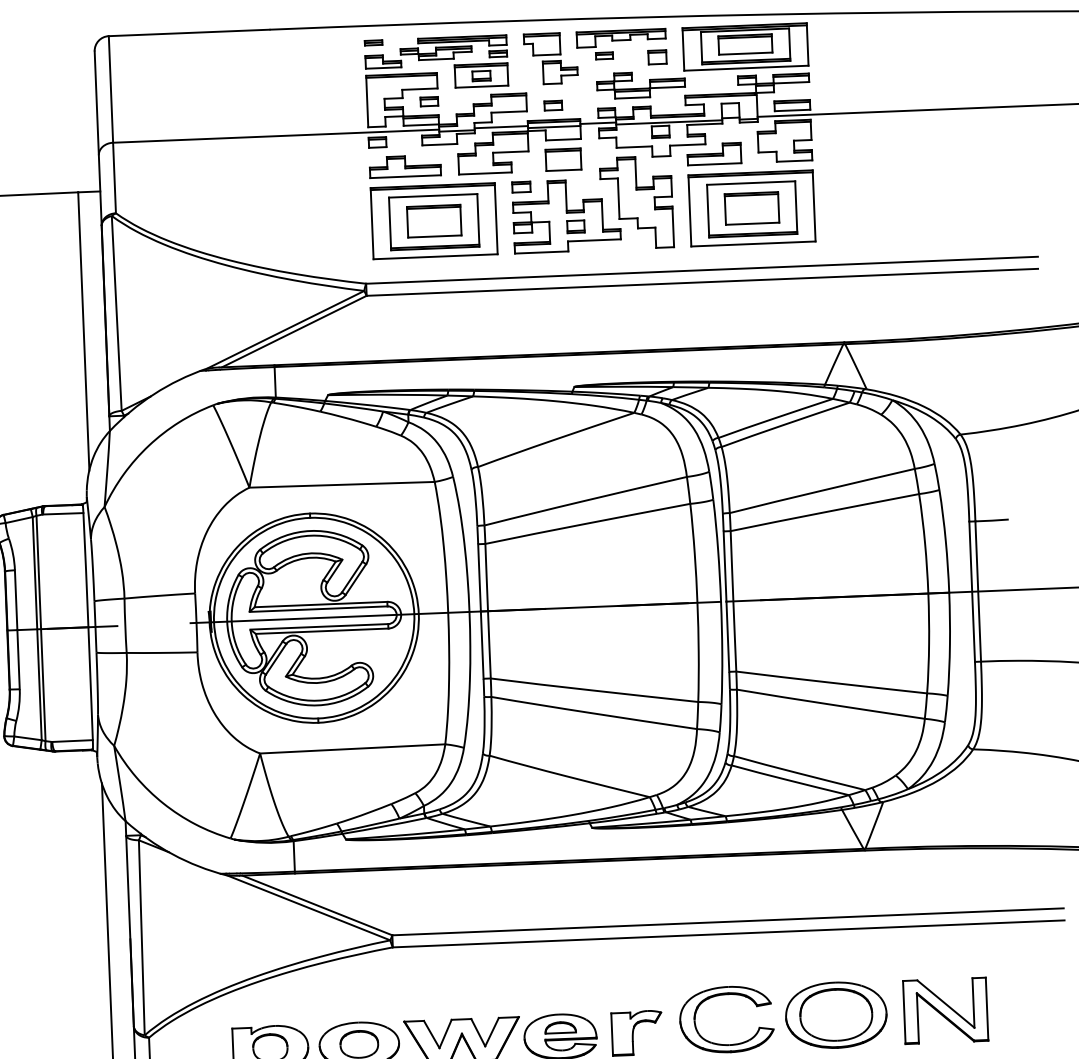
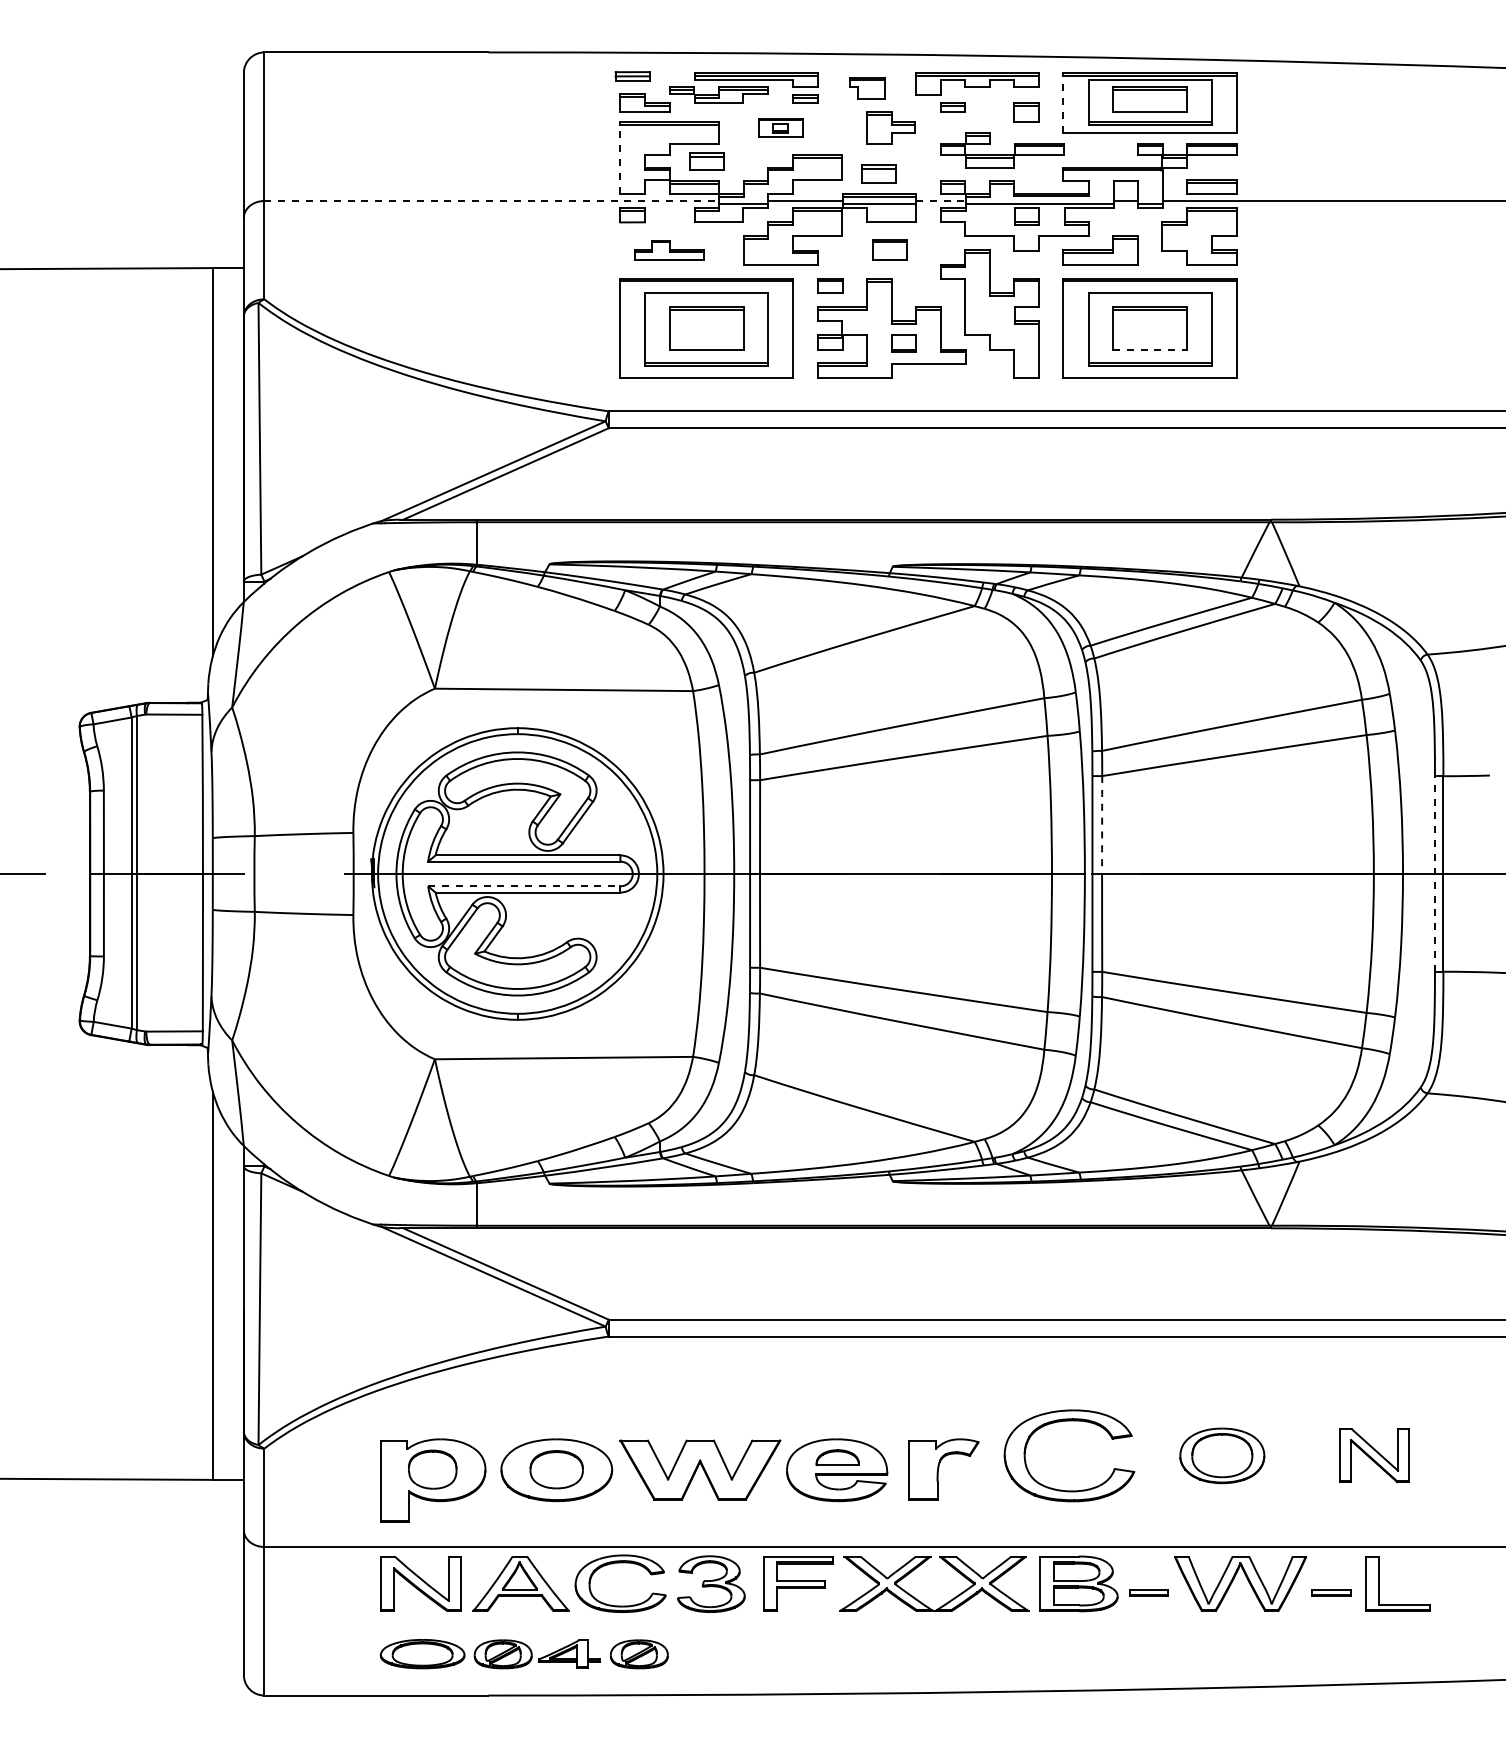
part: (373, 42) -> (632, 76), size x1.4
part: (541, 43) -> (866, 87), size x0.7
line: (683, 49) -> (1063, 103), solid -> dashed
part: (481, 75) -> (780, 127), size x0.6
line: (367, 101) -> (620, 157), solid -> dashed
part: (429, 101) -> (706, 161), size x1.4
part: (552, 105) -> (878, 173), size x1.4
line: (598, 123) -> (940, 201), solid -> dashed
line: (276, 136) -> (492, 201), solid -> dashed
part: (563, 159) -> (890, 249), size x0.7
part: (405, 166) -> (669, 250), size x0.7
line: (753, 223) -> (1150, 349), solid -> dashed
arc: (732, 566) -> (1102, 825), solid -> dashed
line: (971, 592) -> (1434, 874), solid -> dashed
line: (319, 626) -> (524, 886), solid -> dashed
part: (945, 1010) -> (1374, 1455), size x0.6
part: (836, 1015) -> (1222, 1455), size x0.6

